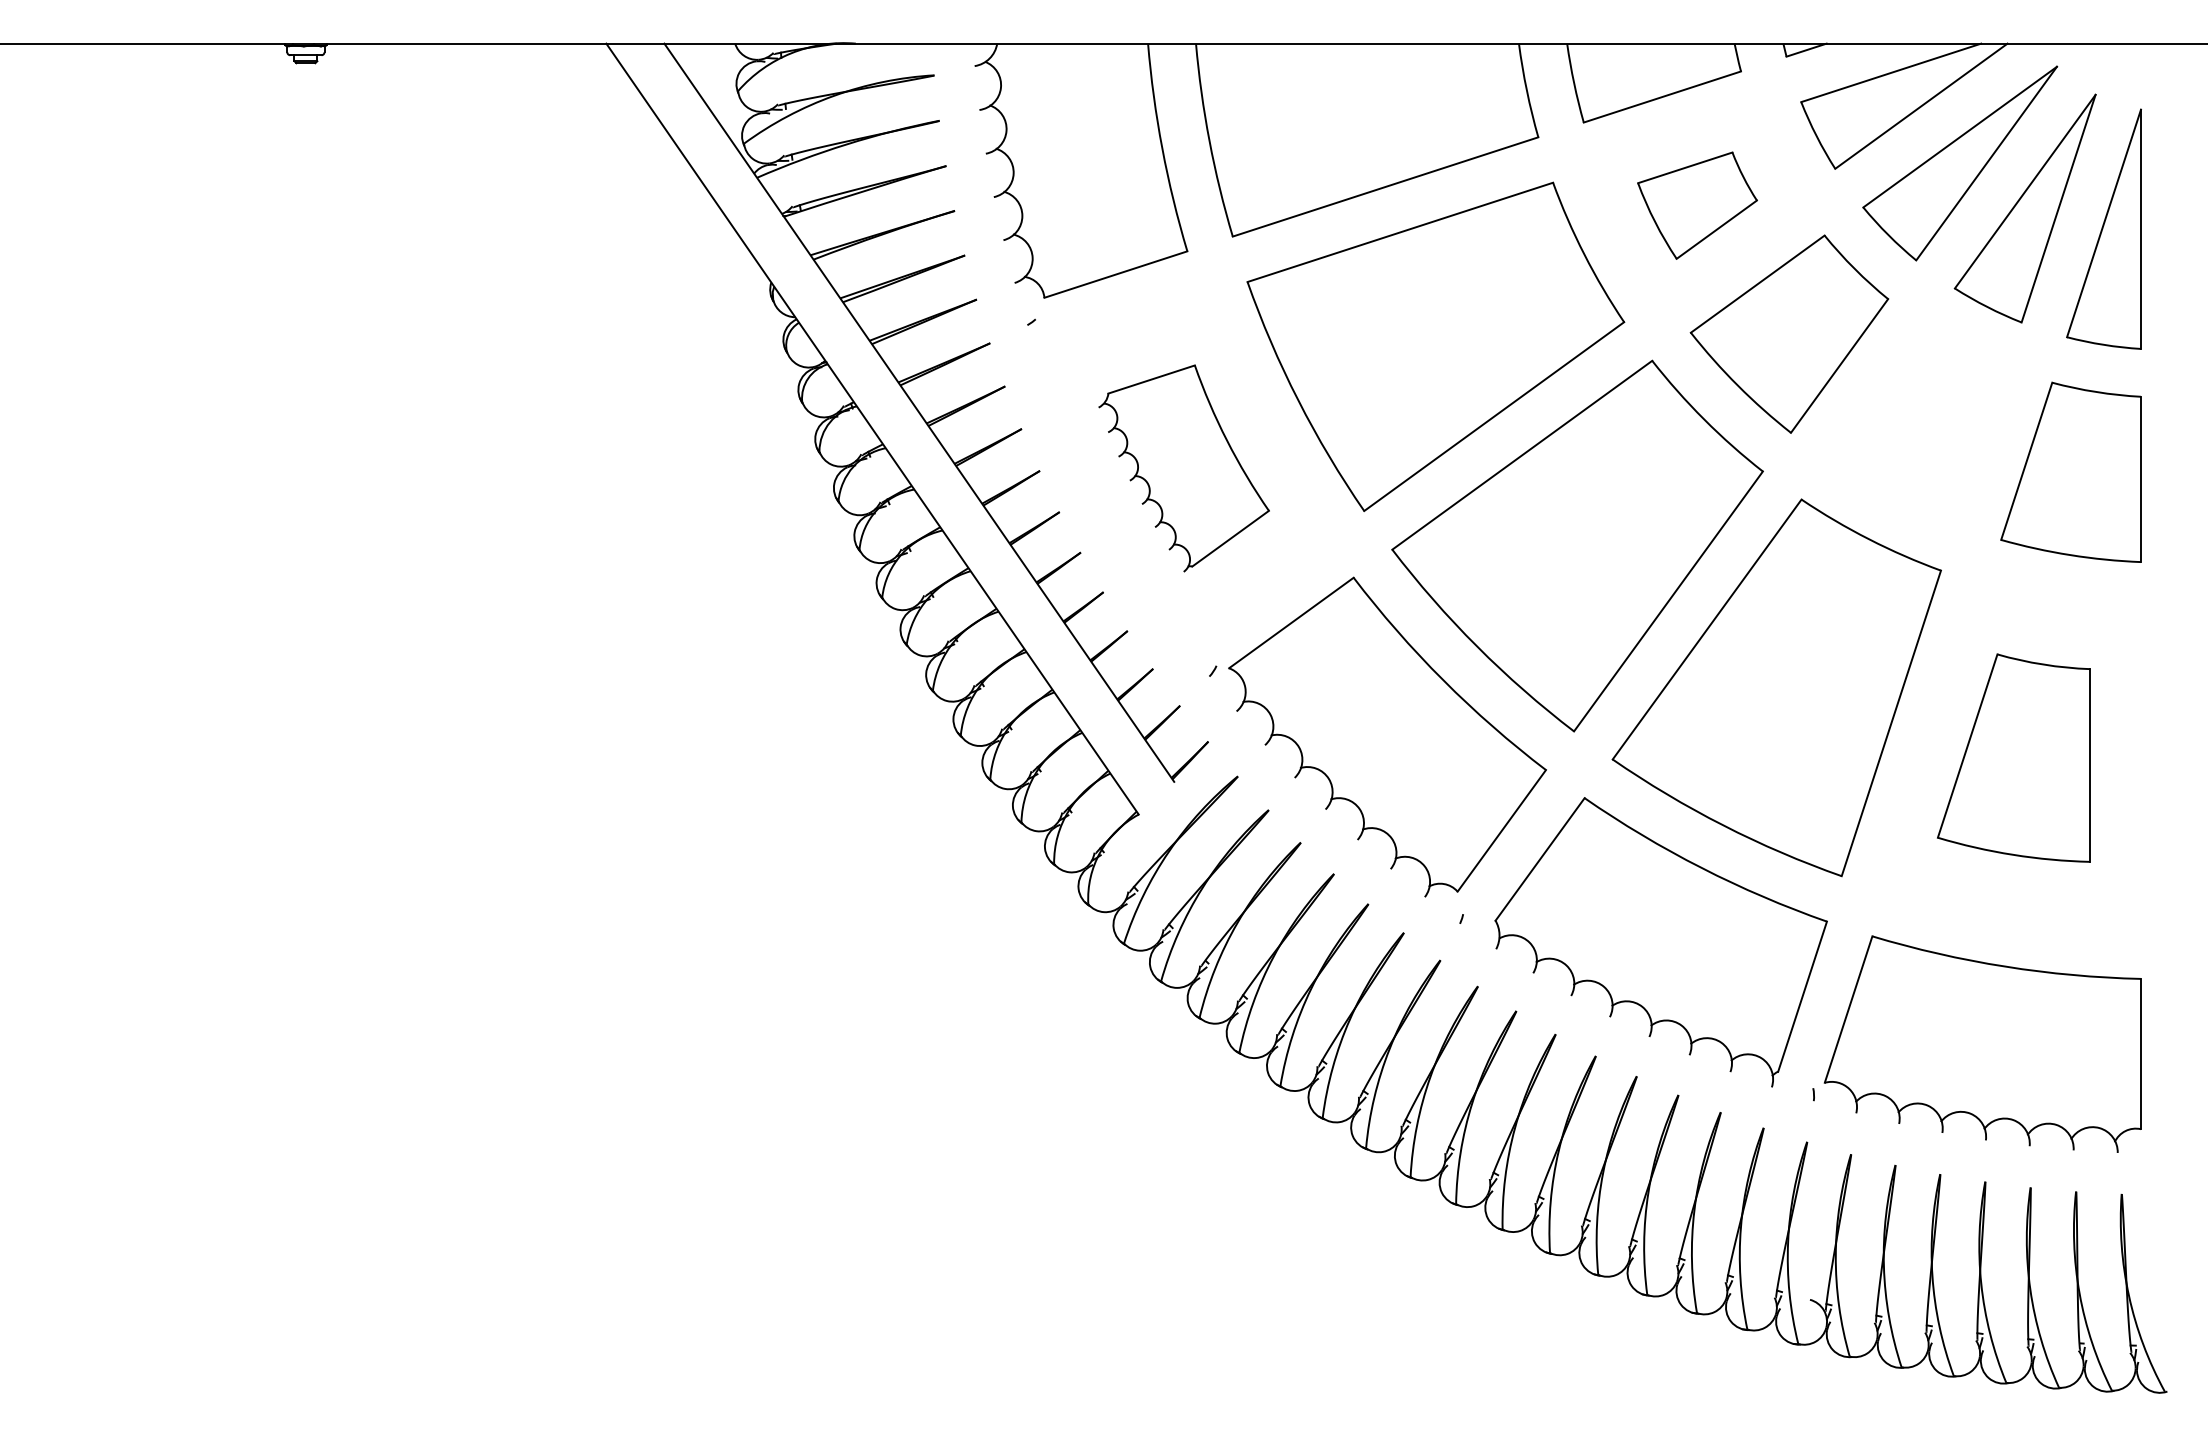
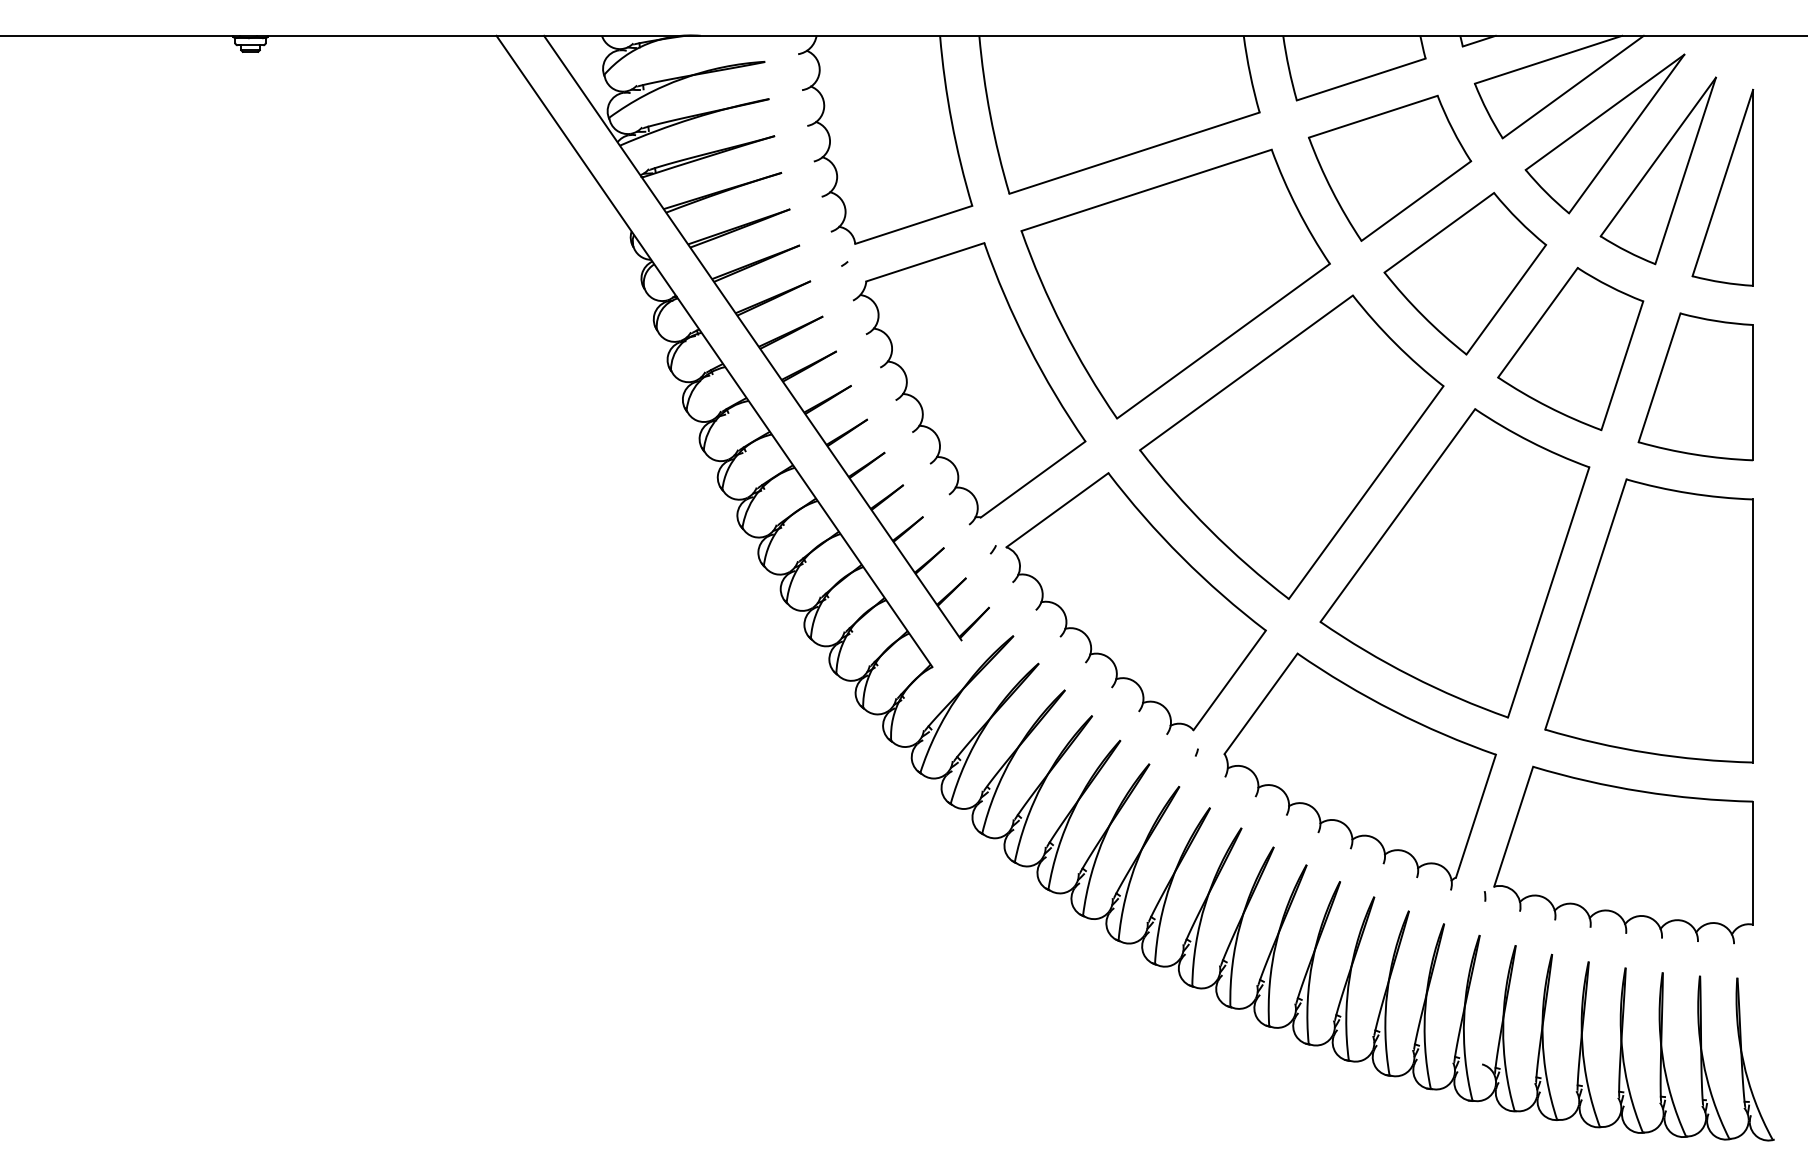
part: (1697, 205) -> (1389, 168), size x1.67
part: (1917, 426) -> (1570, 349), added
part: (1183, 468) -> (969, 383), size x1.67
part: (2013, 757) -> (1648, 620), size x1.67

